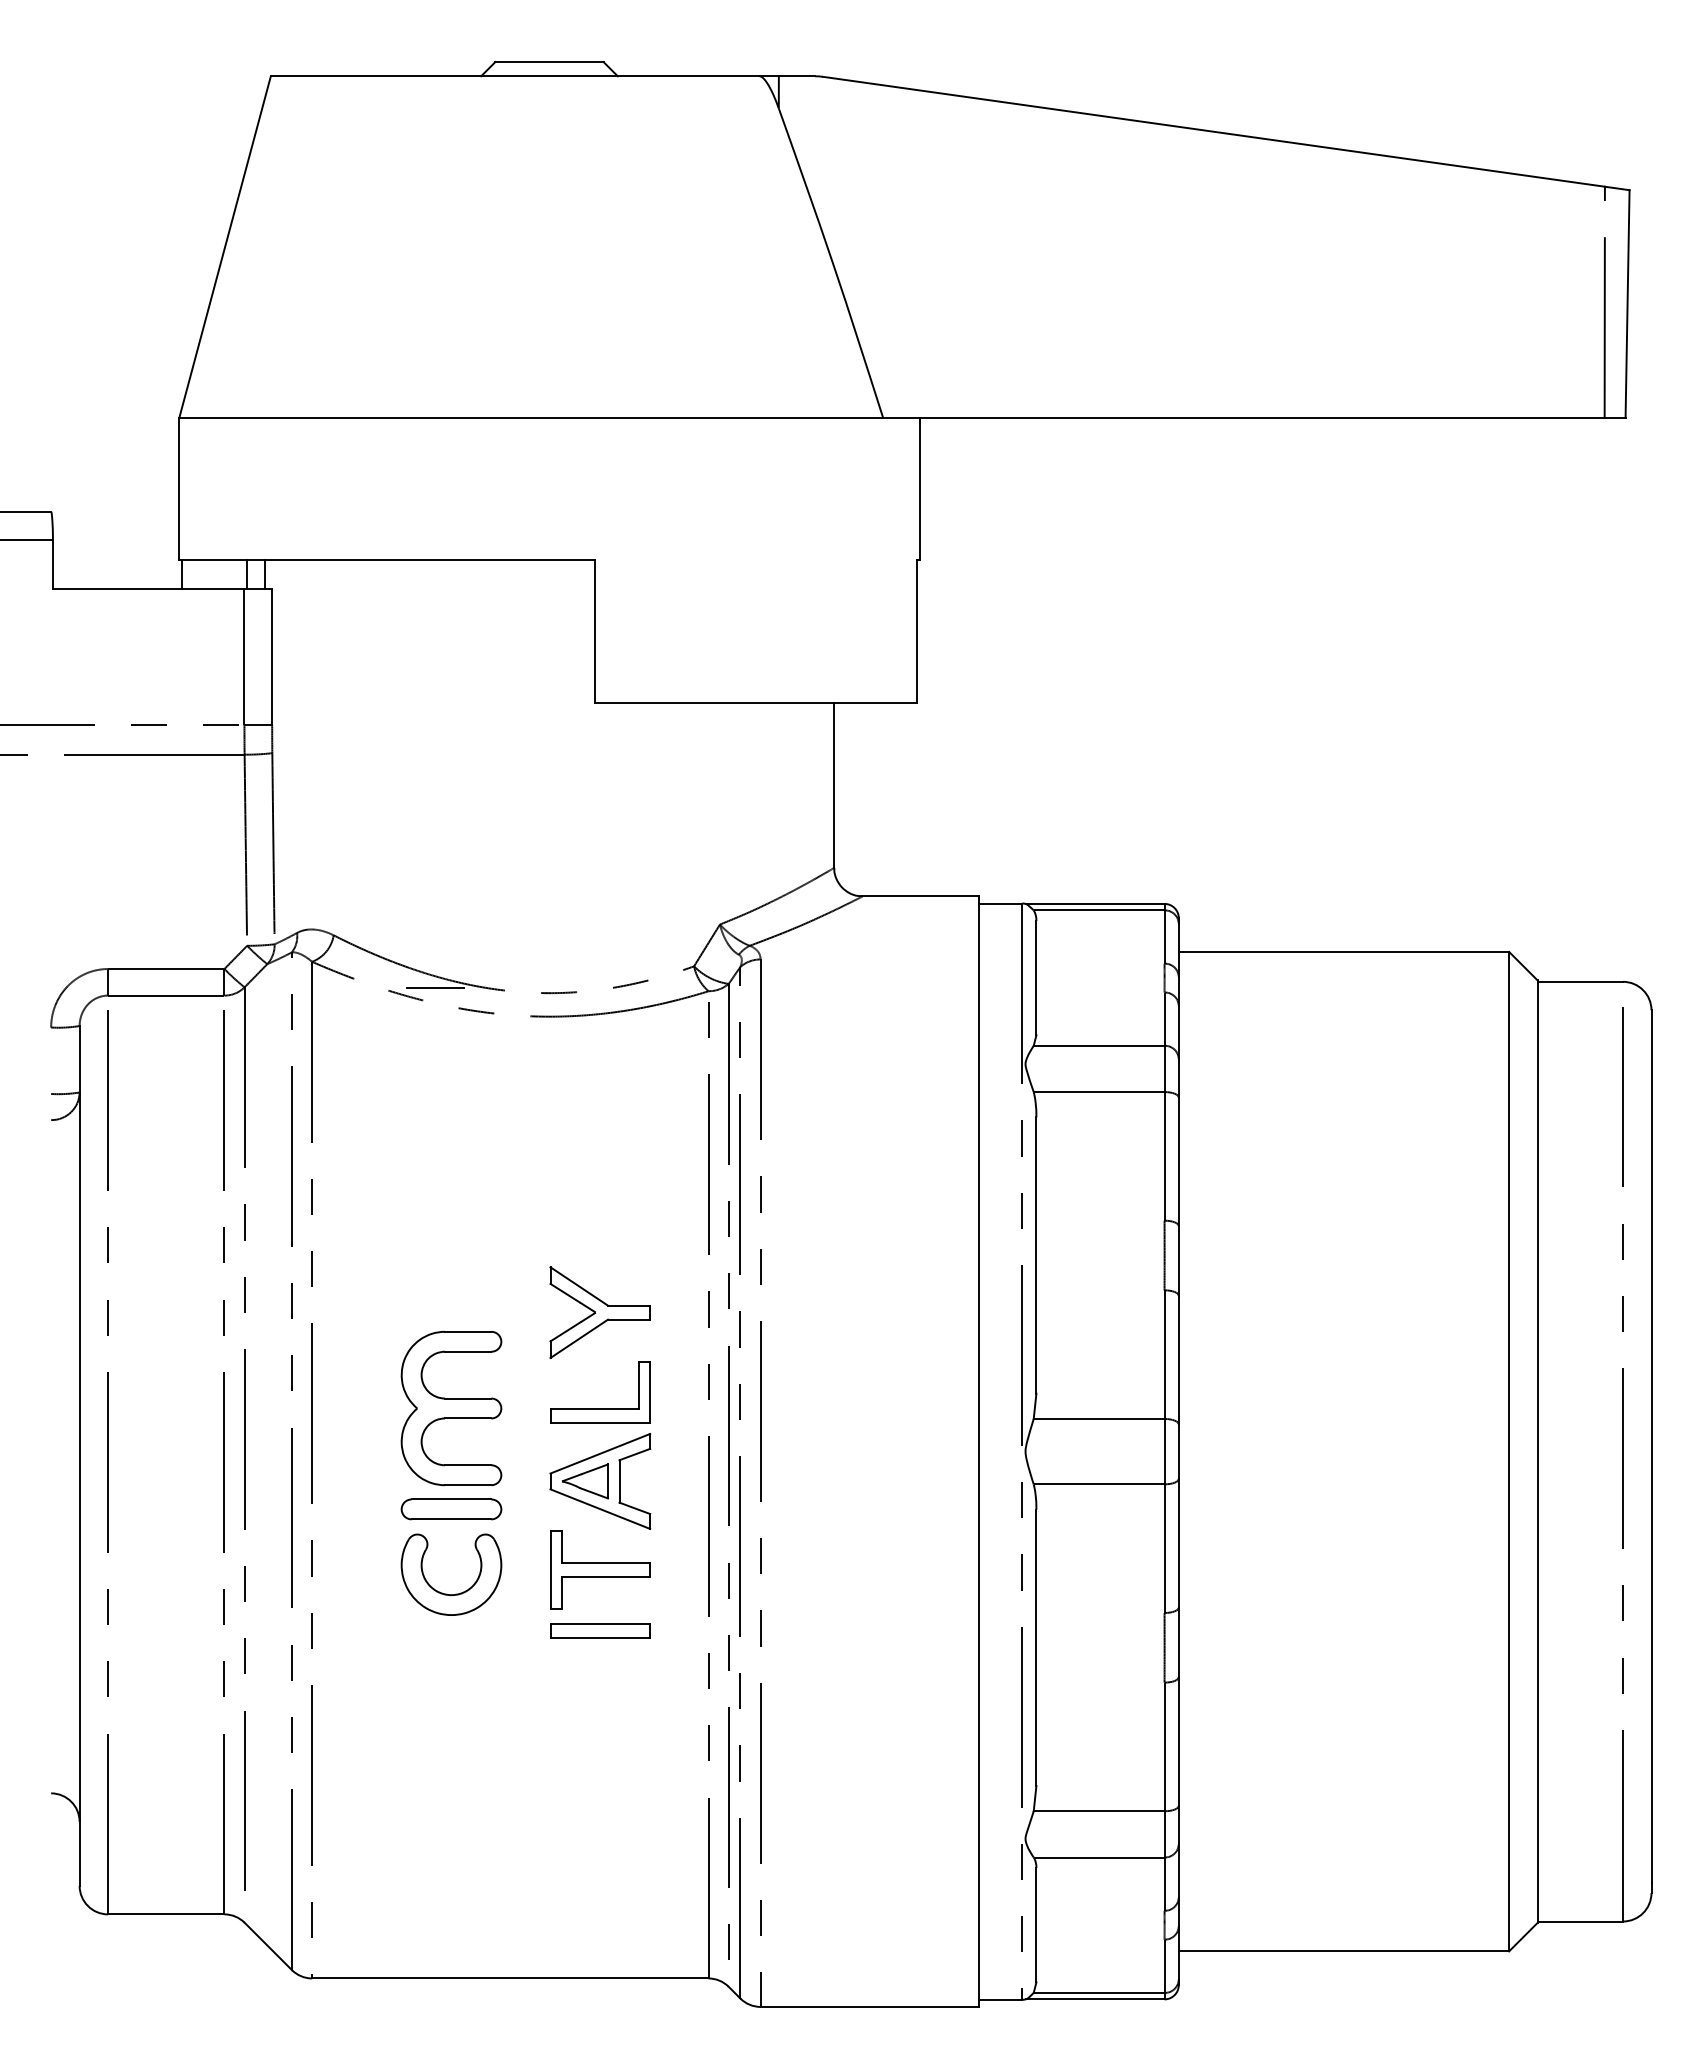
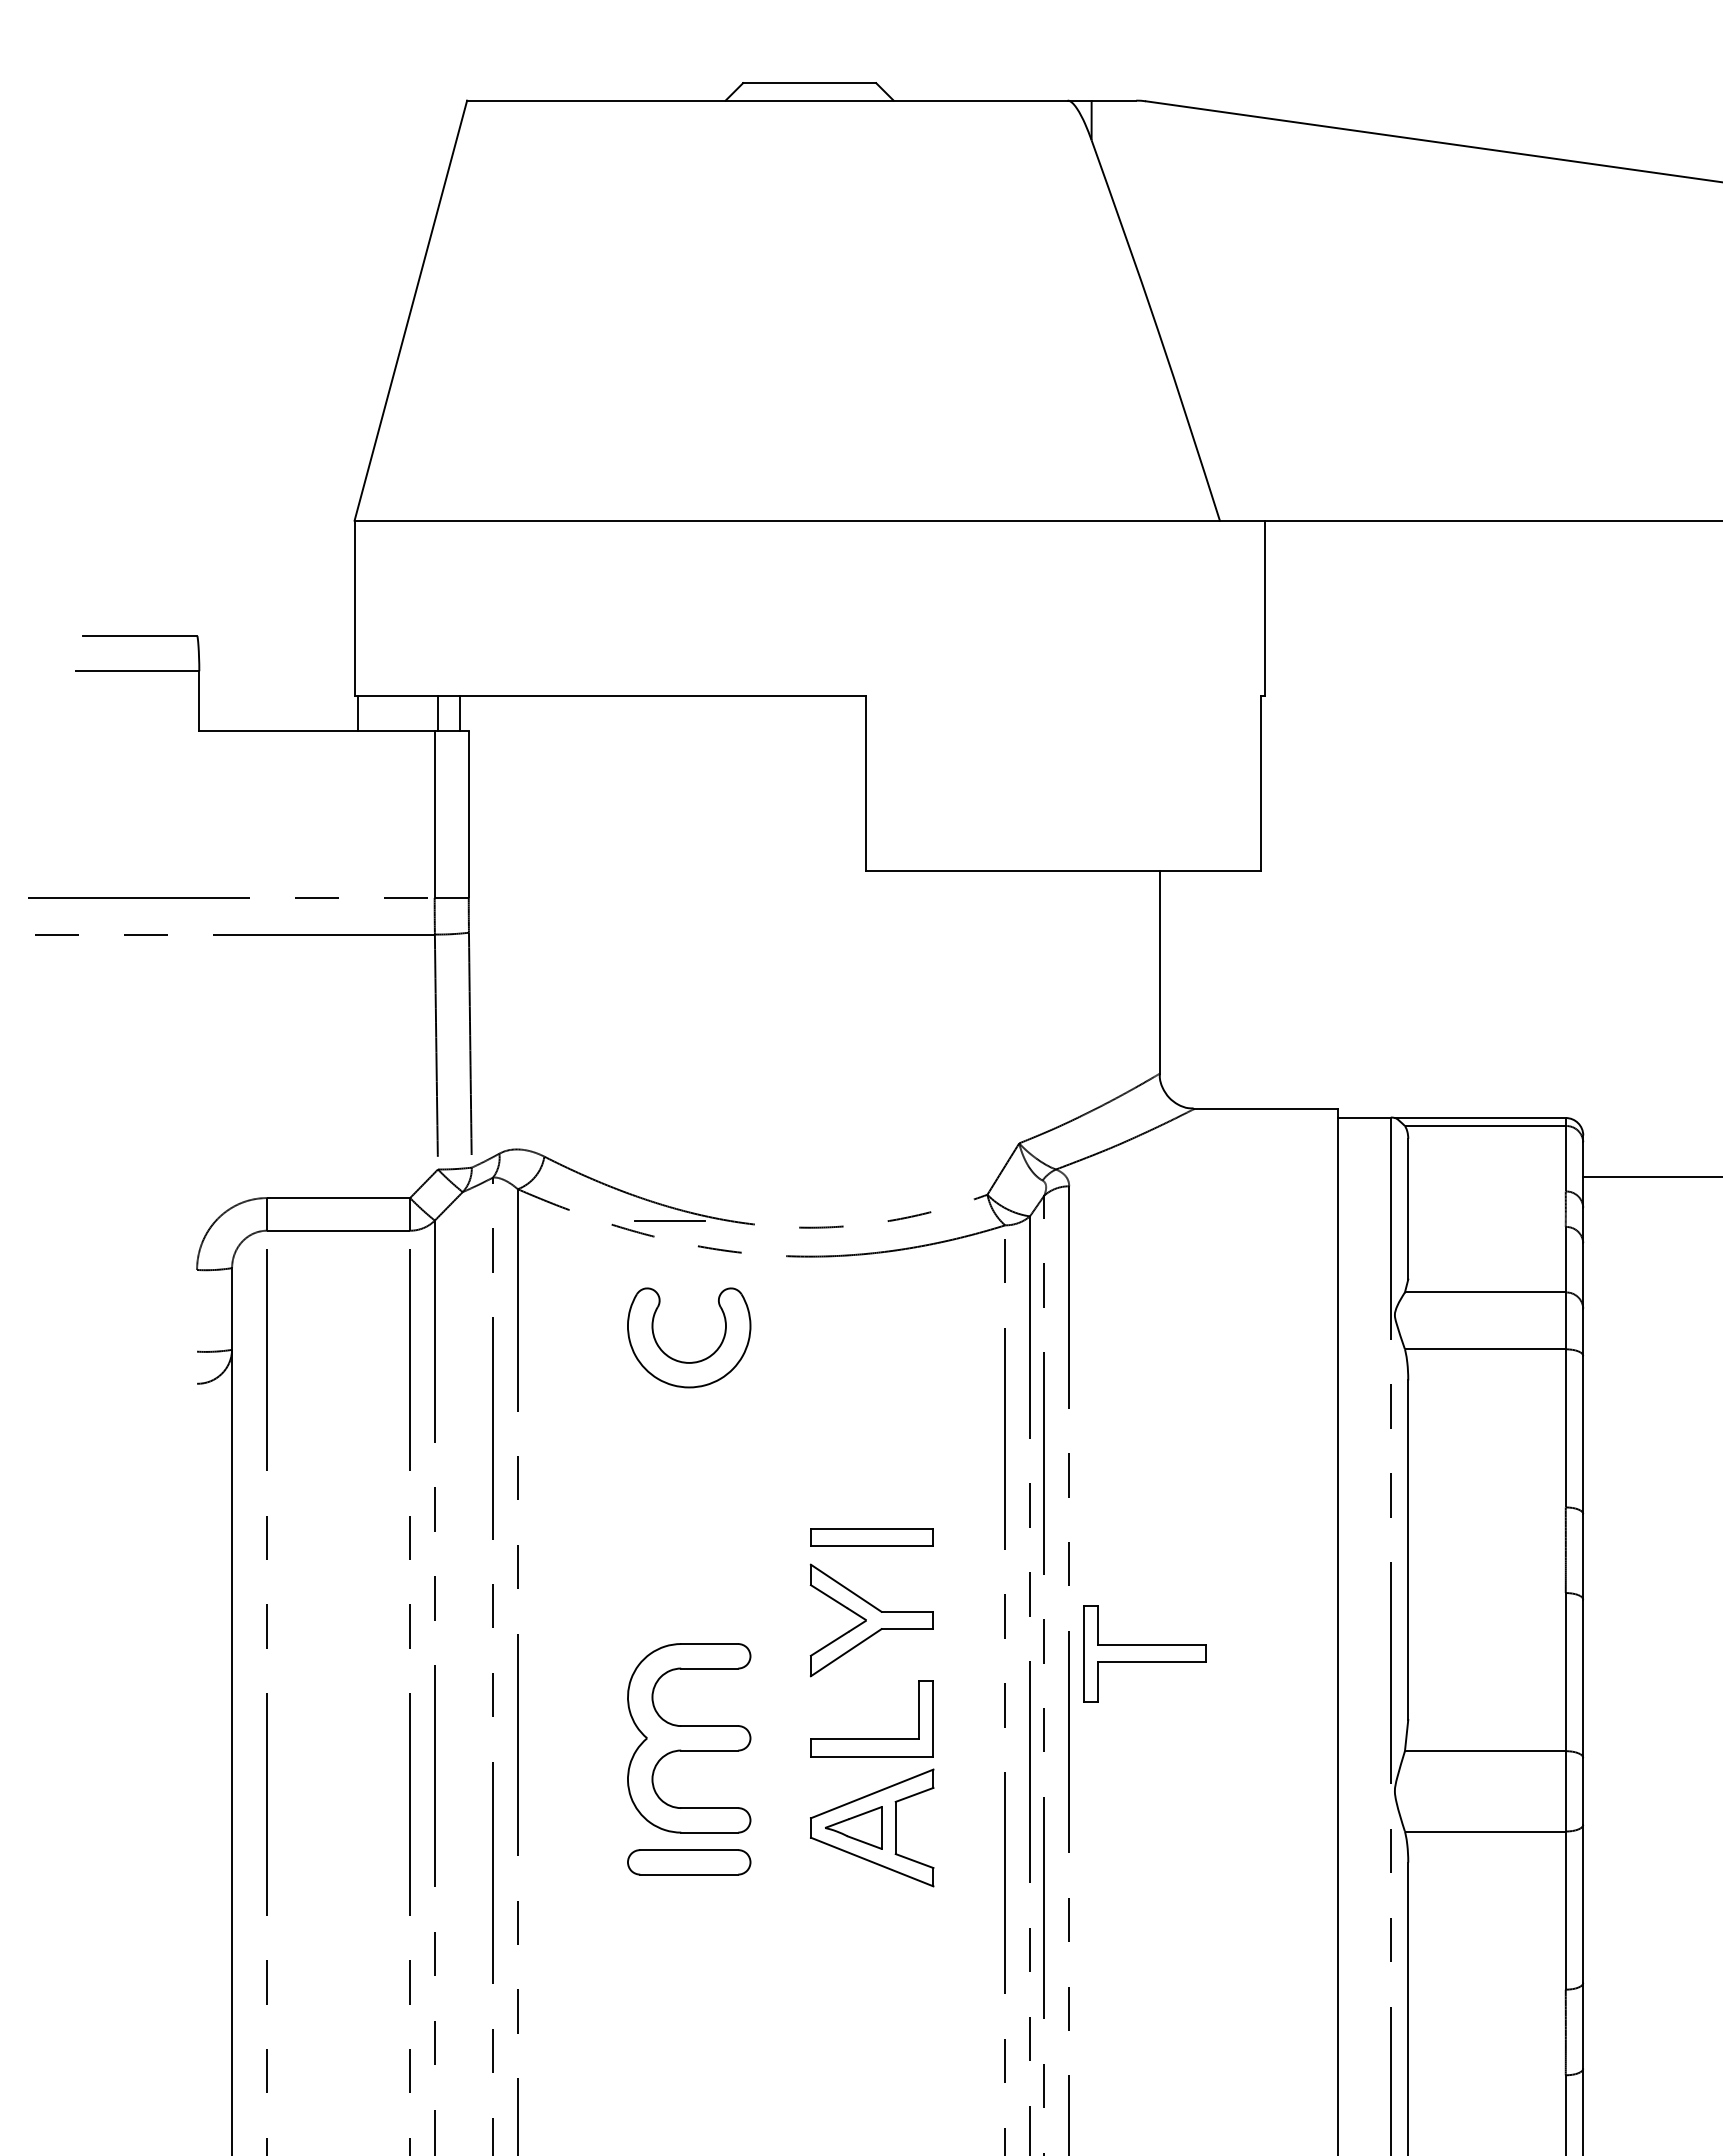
part: (600, 1569) -> (1145, 1653), moved
part: (447, 1593) -> (684, 1360), moved
part: (600, 1630) -> (872, 1536), moved

